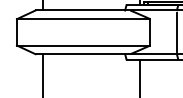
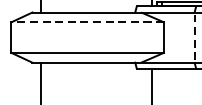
line: (83, 19) -> (87, 22), solid -> dashed
line: (176, 32) -> (194, 37), solid -> dashed

